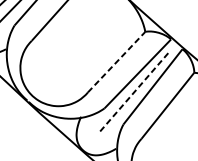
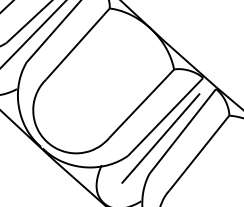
line: (116, 62) -> (141, 103), dashed -> solid
line: (133, 93) -> (160, 138), dashed -> solid

